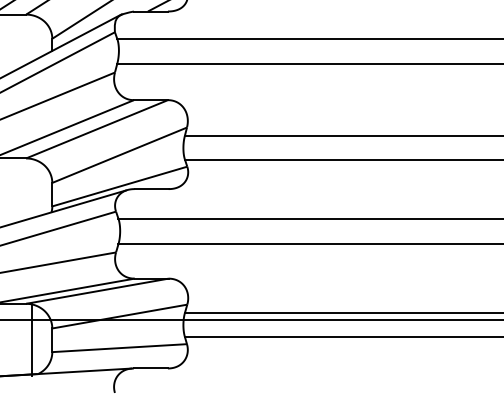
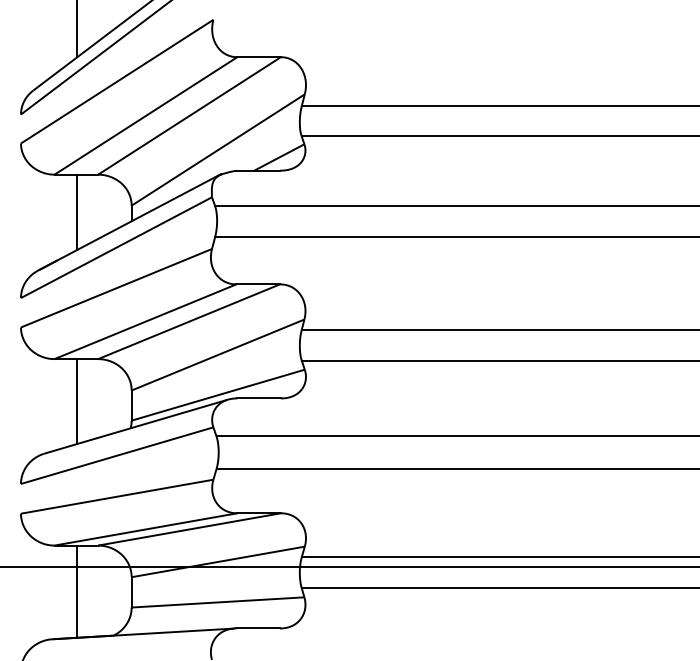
line: (10, 44) -> (77, 212), added
line: (10, 191) -> (77, 401), added
line: (31, 339) -> (77, 591), moved

